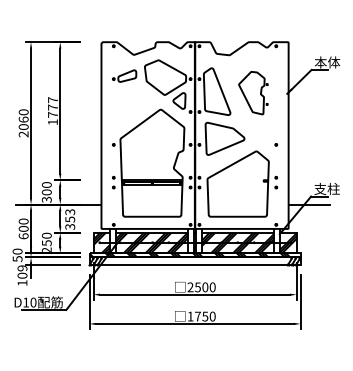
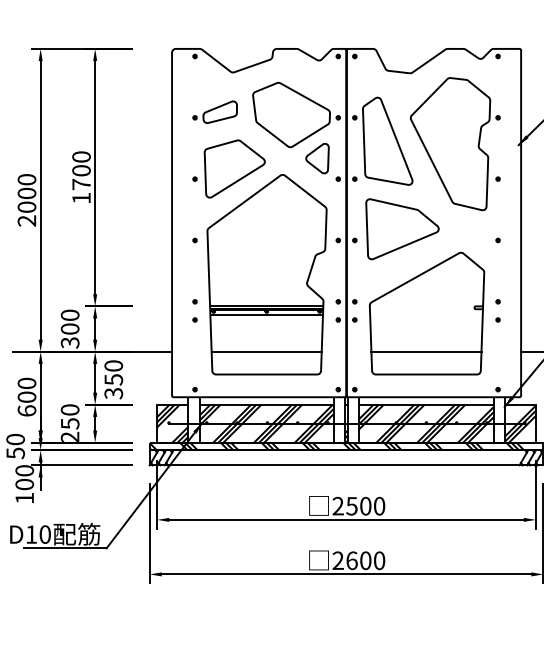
part: (253, 92) -> (455, 142), size x1.67
text: (52, 103) -> (80, 163), 1777 -> 1700
part: (132, 106) -> (229, 168), added
text: (23, 119) -> (26, 193), 2060 -> 2000
line: (151, 204) -> (265, 351), added
line: (237, 204) -> (425, 351), added
text: (70, 212) -> (114, 366), 353 -> 350
text: (22, 268) -> (24, 471), 109 -> 100
text: (197, 316) -> (351, 560), 1750 -> 2600

